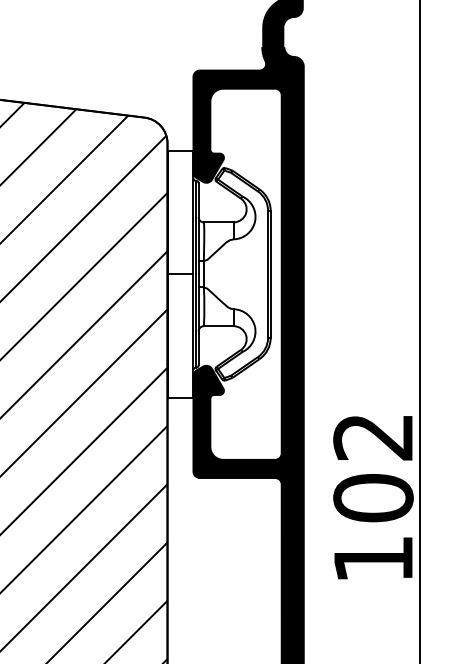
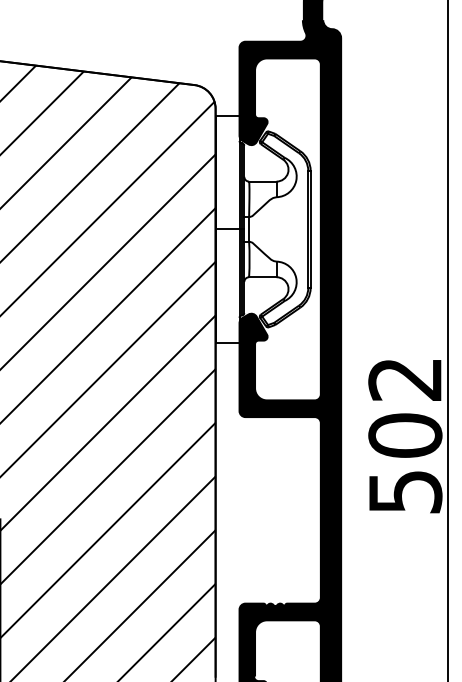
text: (373, 559) -> (405, 492), 102 -> 502

